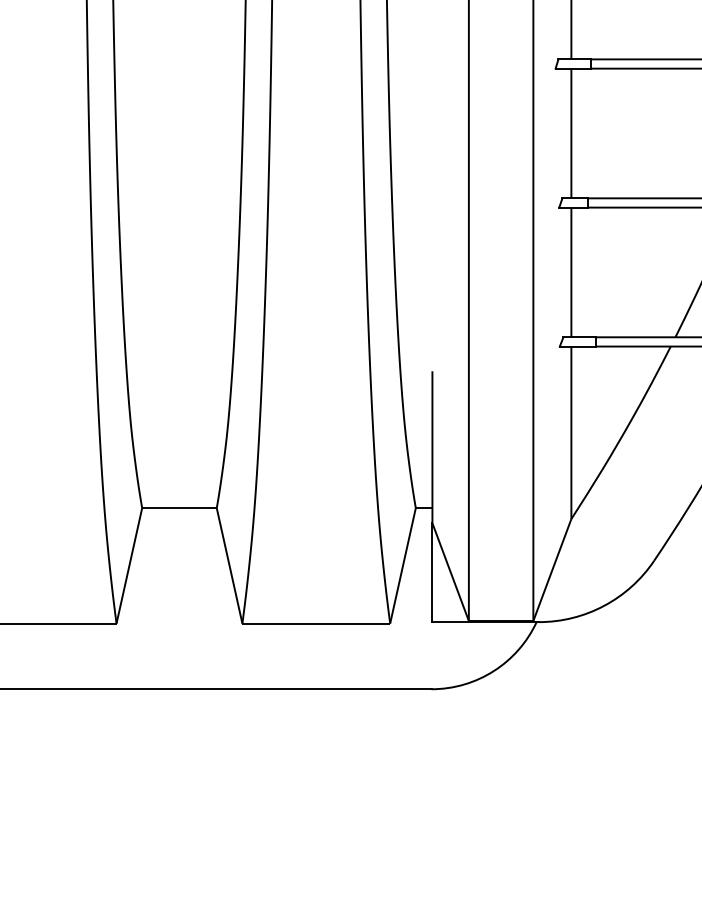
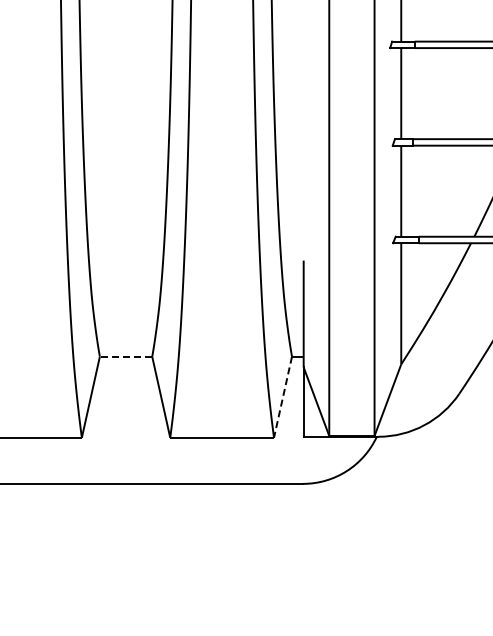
line: (178, 507) -> (125, 356), solid -> dashed
line: (402, 566) -> (282, 397), solid -> dashed

